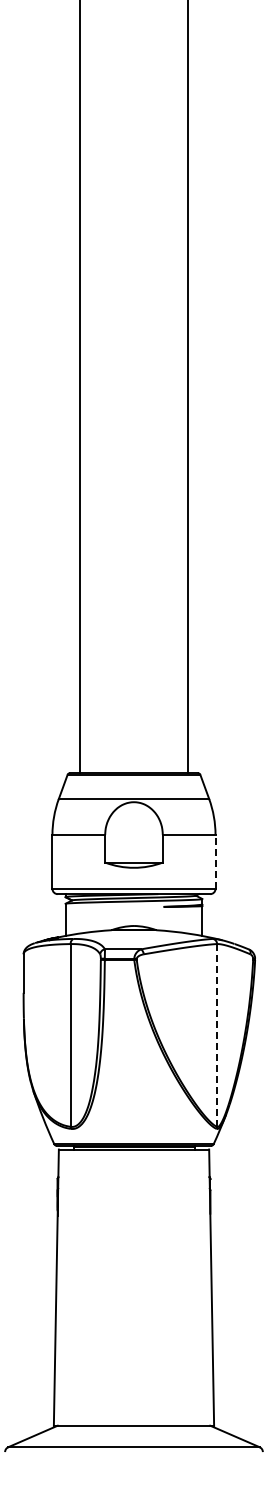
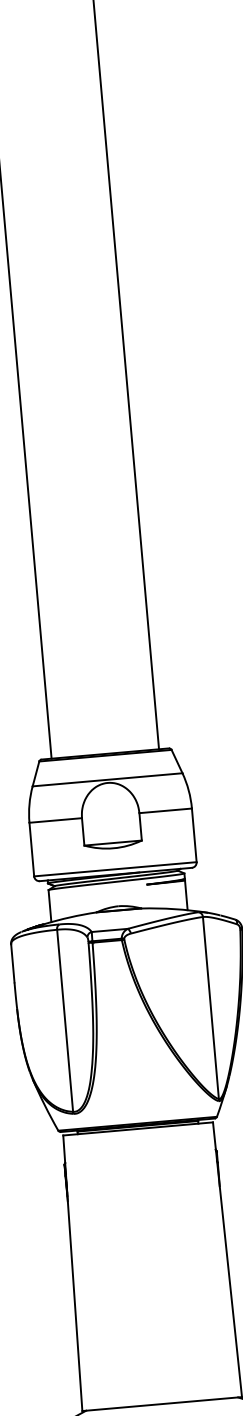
line: (215, 861) -> (194, 834), dashed -> solid
line: (217, 1034) -> (211, 1007), dashed -> solid

